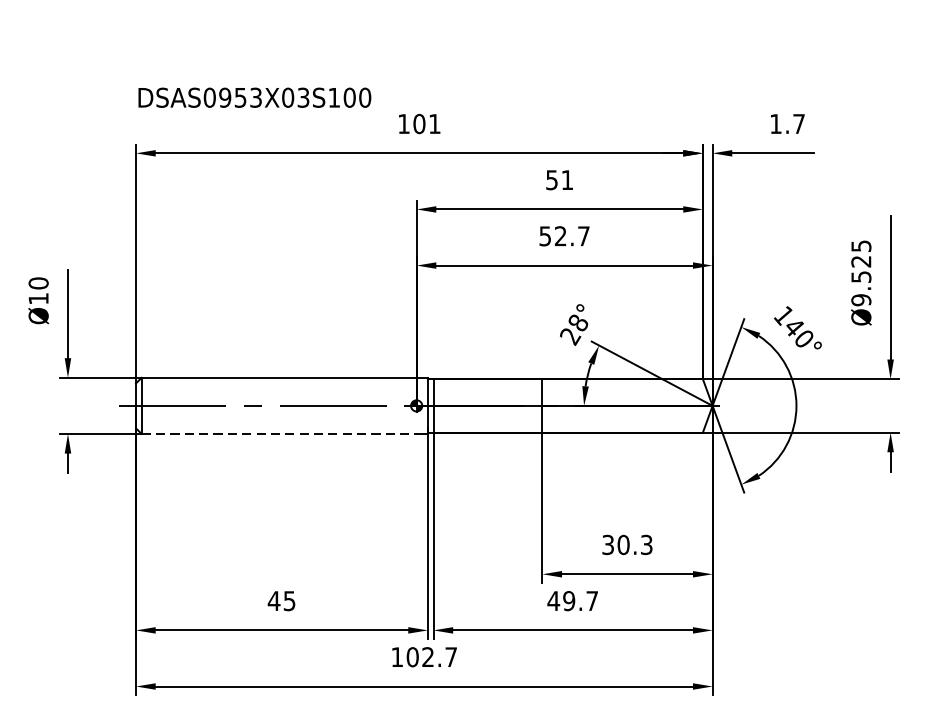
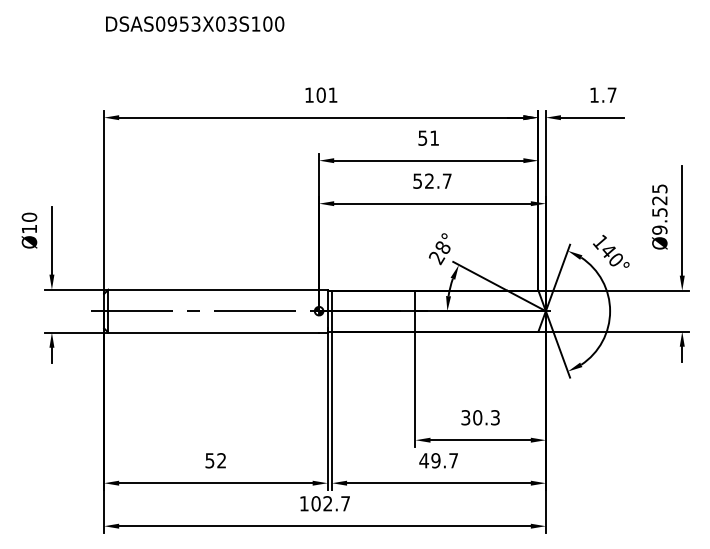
text: (255, 96) -> (195, 23), moved
line: (280, 433) -> (214, 332), dashed -> solid
text: (281, 600) -> (215, 460), 45 -> 52

